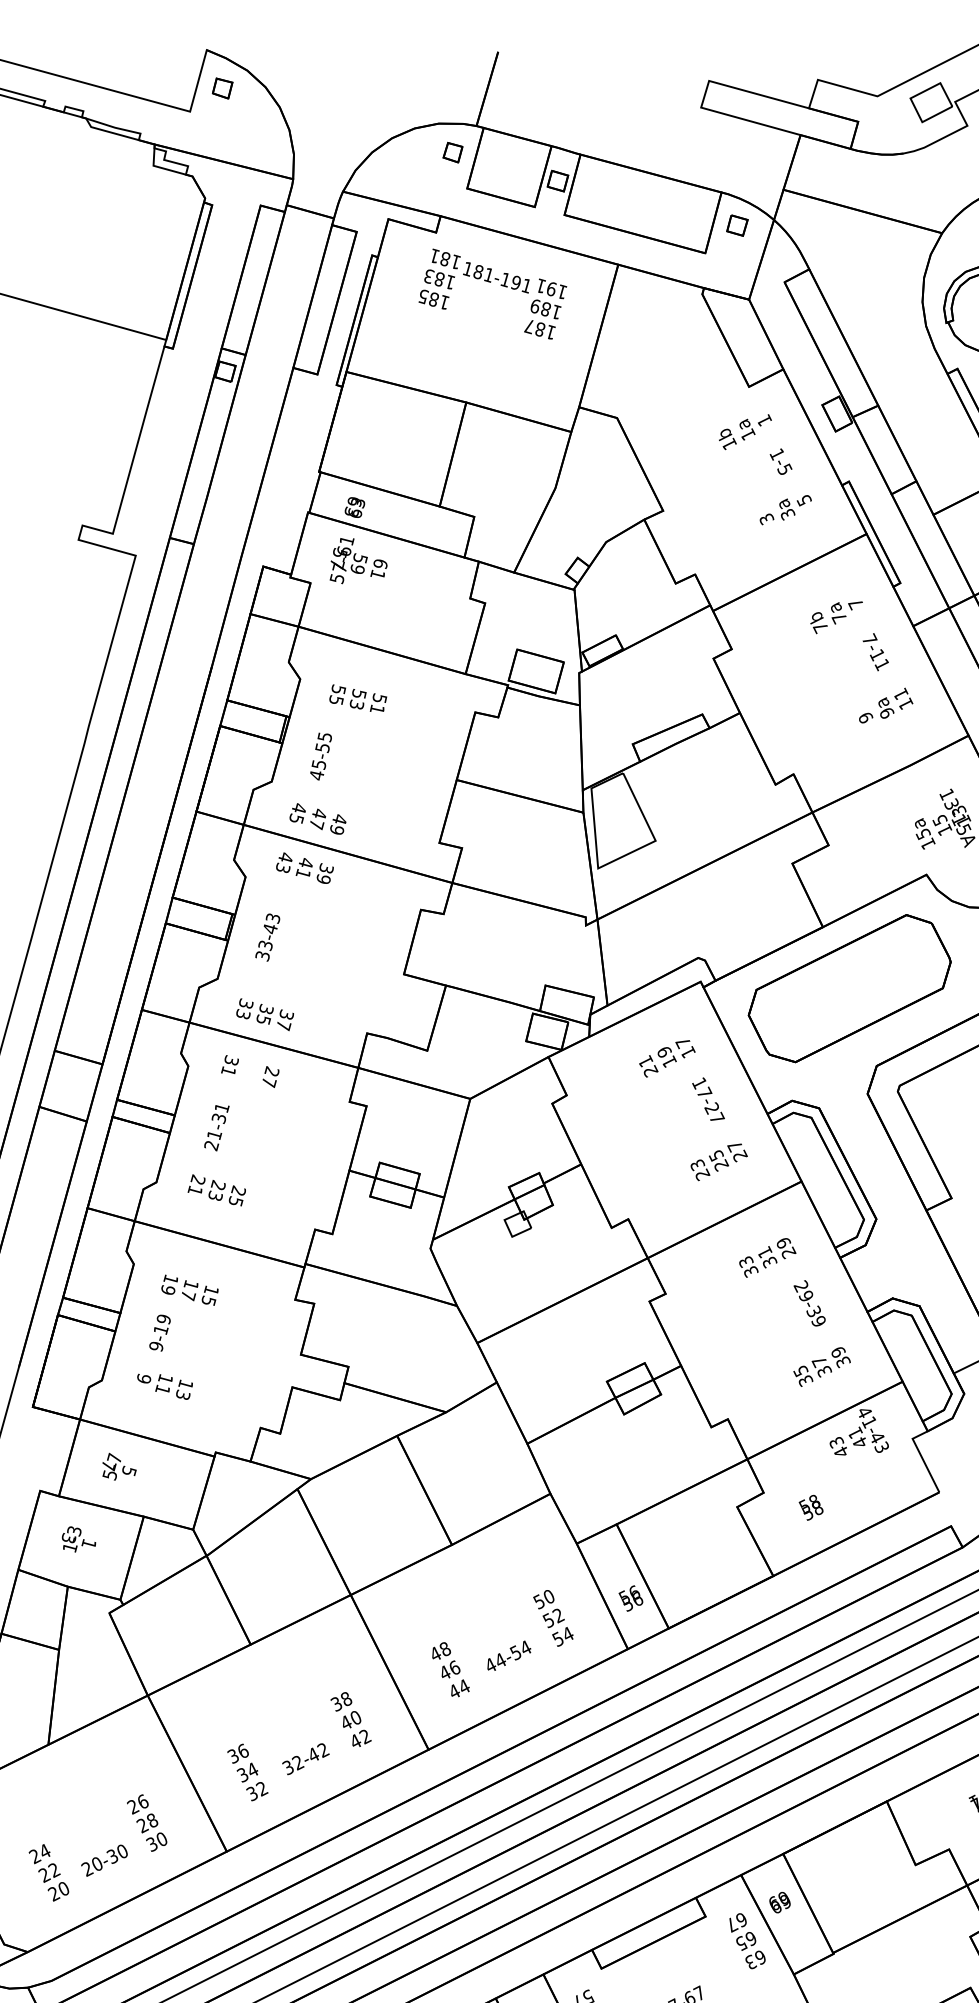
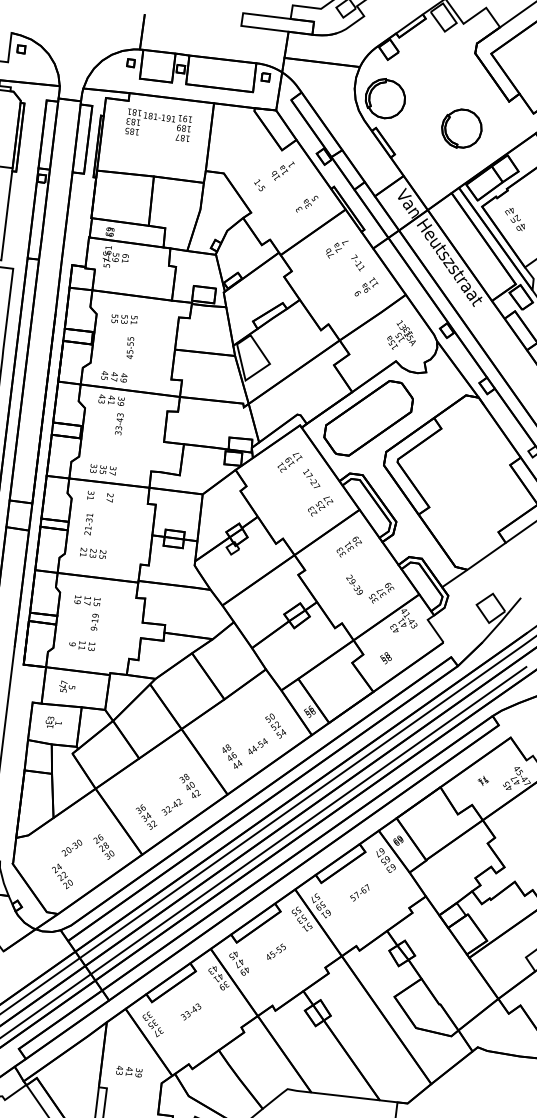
text: (780, 462) -> (259, 185), moved
text: (321, 755) -> (130, 347), moved
text: (268, 937) -> (119, 424), moved
text: (809, 1302) -> (354, 584), moved
text: (159, 1331) -> (94, 621), moved
text: (103, 1859) -> (71, 847), moved

